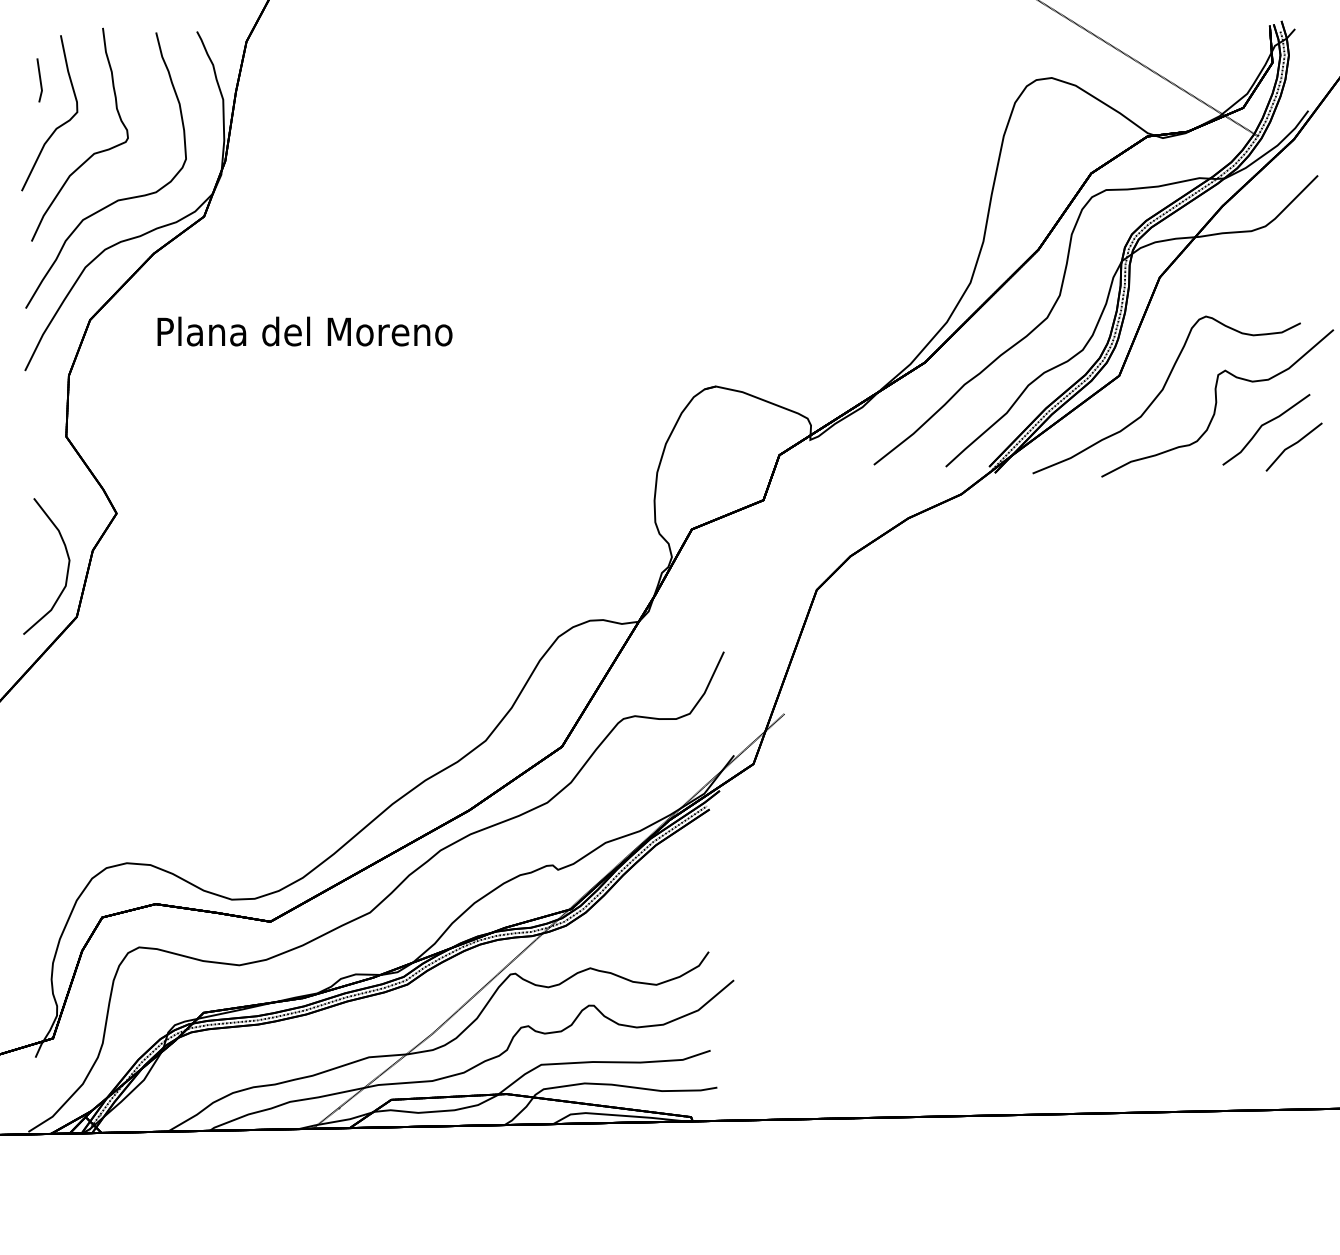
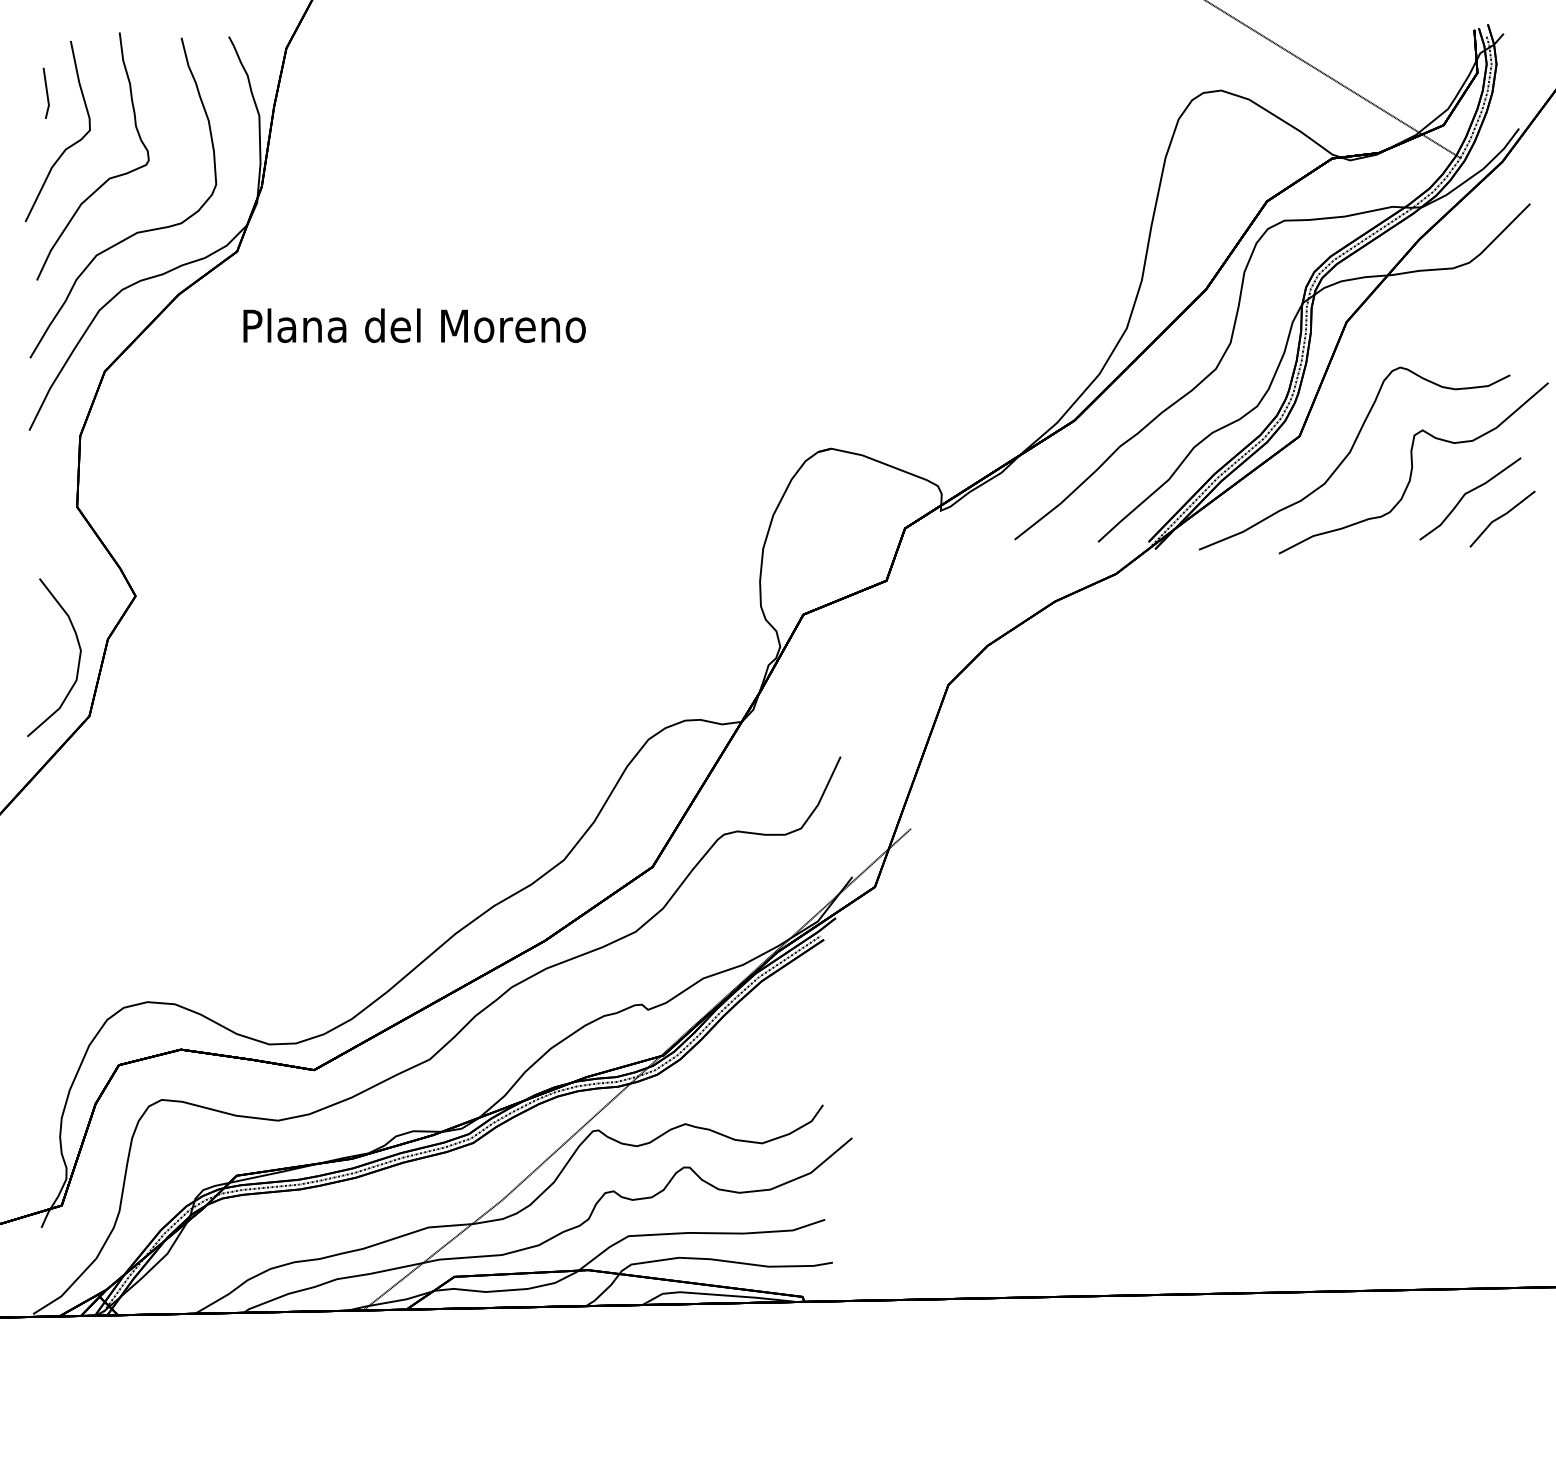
text: (304, 331) -> (414, 325), moved

